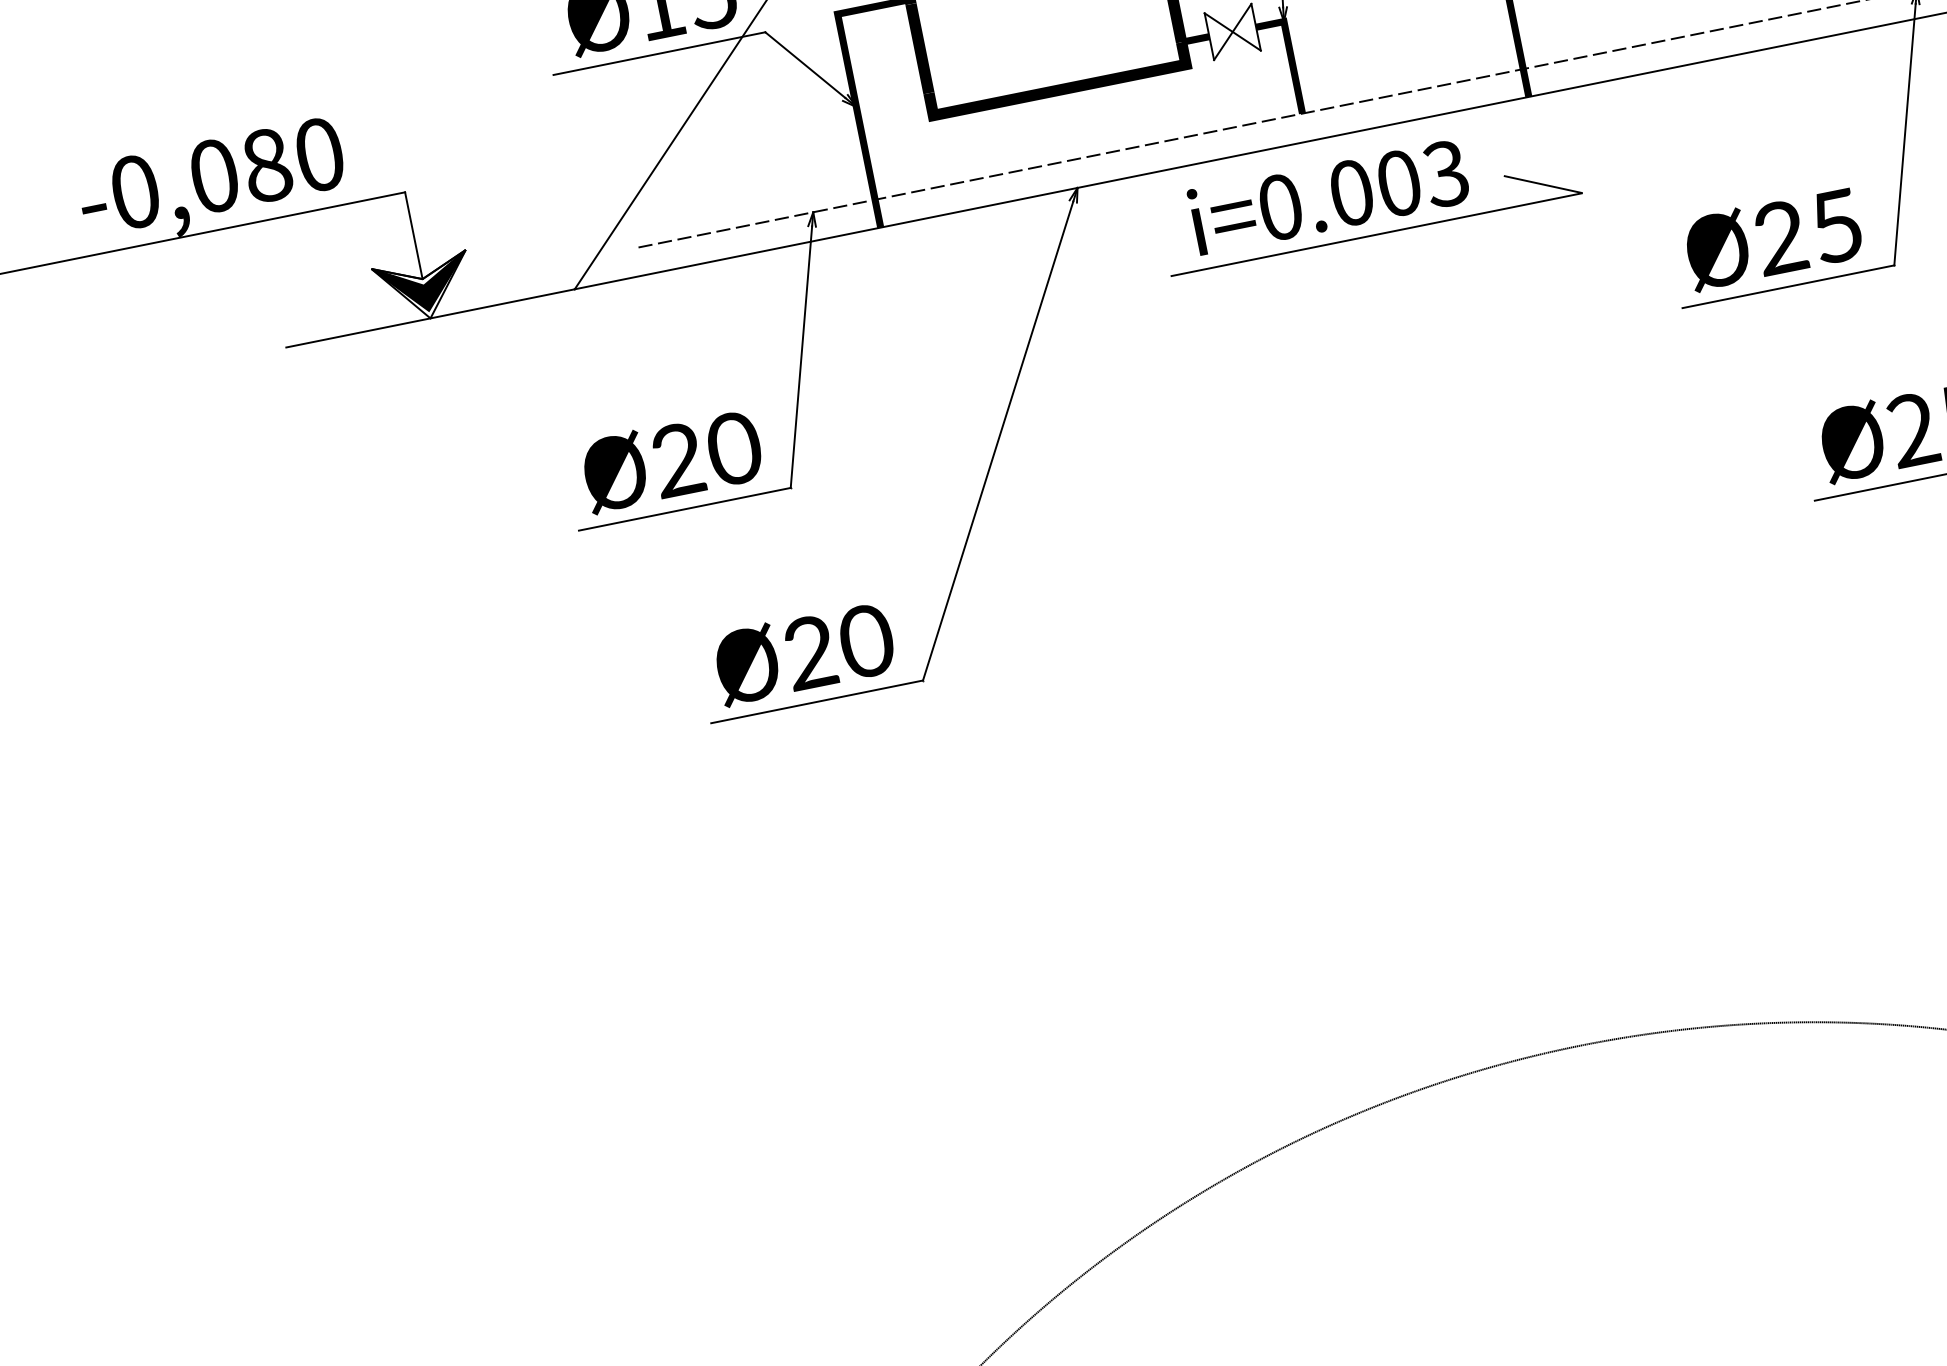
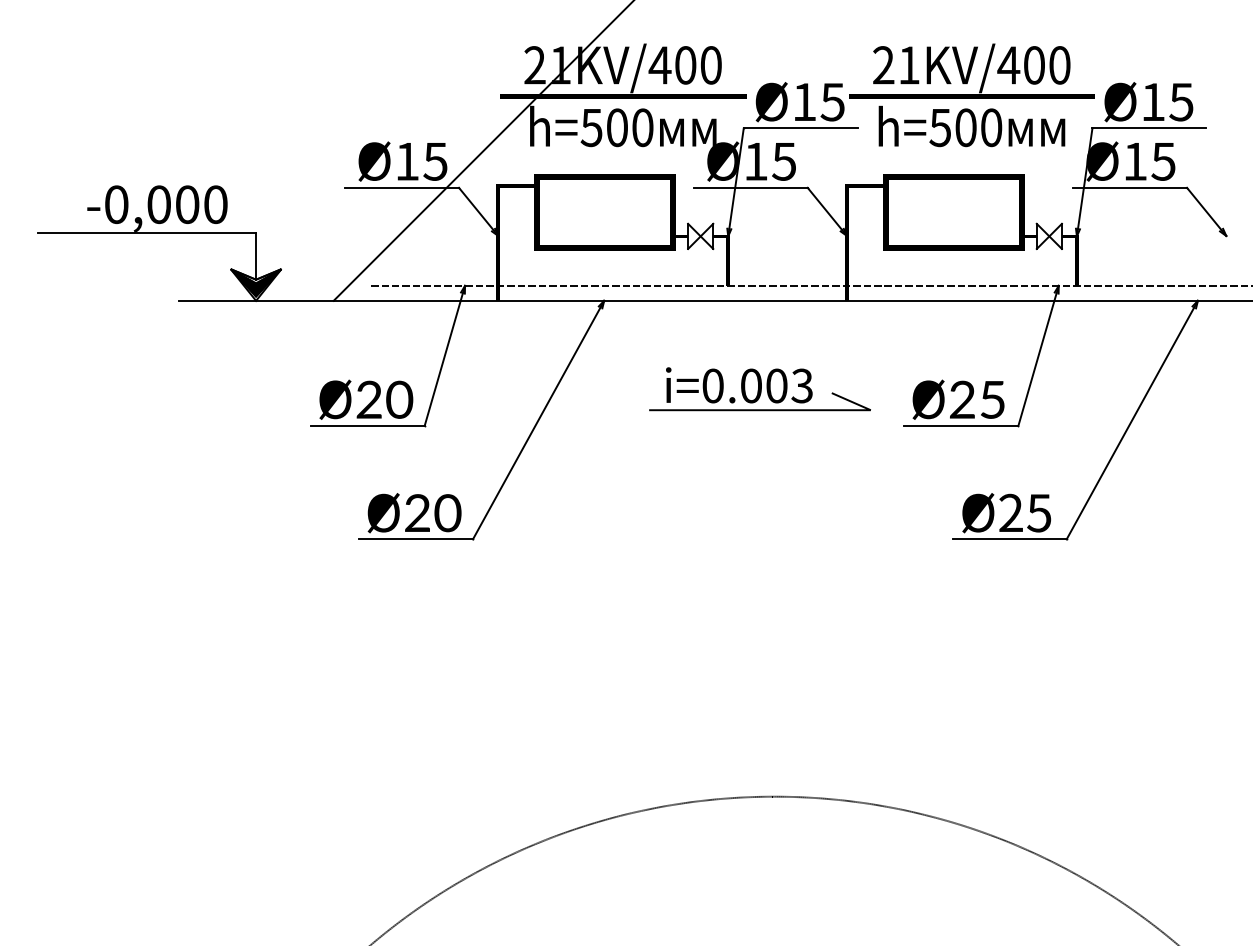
text: (266, 165) -> (187, 204), -0,080 -> -0,000
part: (1368, 196) -> (759, 389), moved

